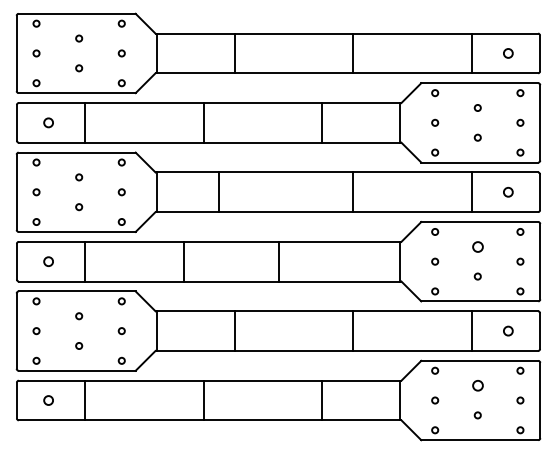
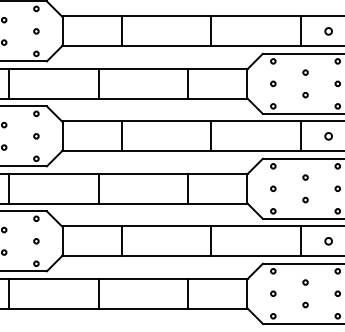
line: (218, 192) -> (121, 136), moved
circle: (477, 246) -> (305, 177), size x0.62
line: (184, 261) -> (98, 188), moved
line: (279, 261) -> (188, 188), moved
circle: (477, 385) -> (305, 282), size x0.62

